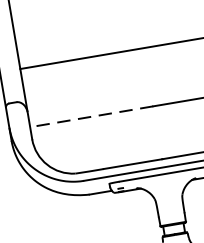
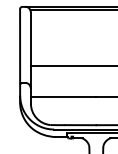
line: (91, 117) -> (63, 97), dashed -> solid

